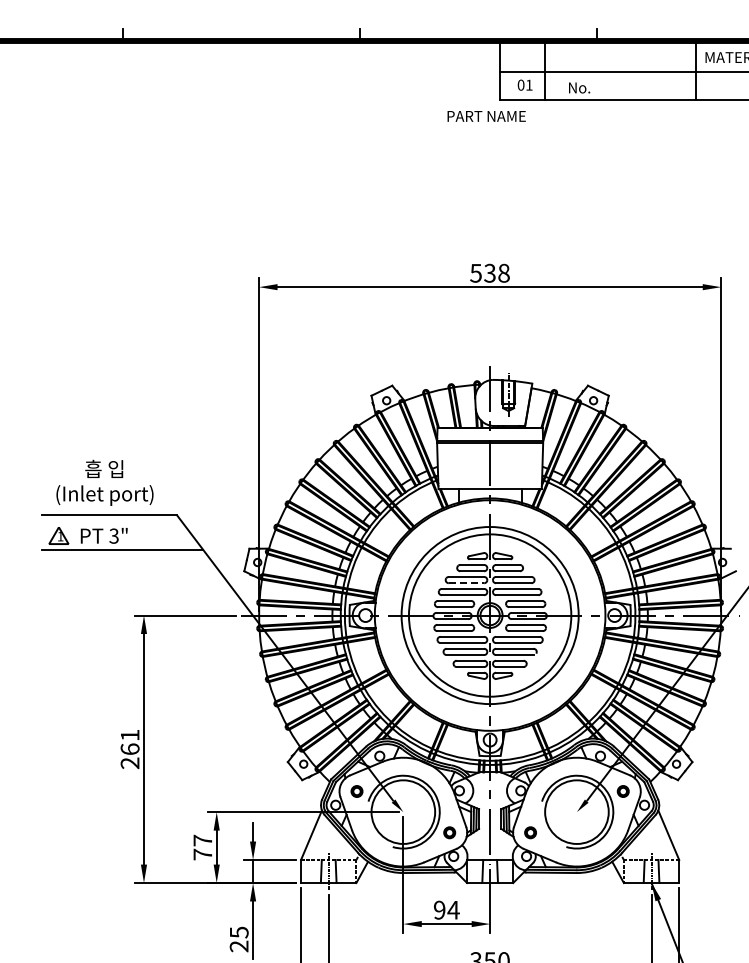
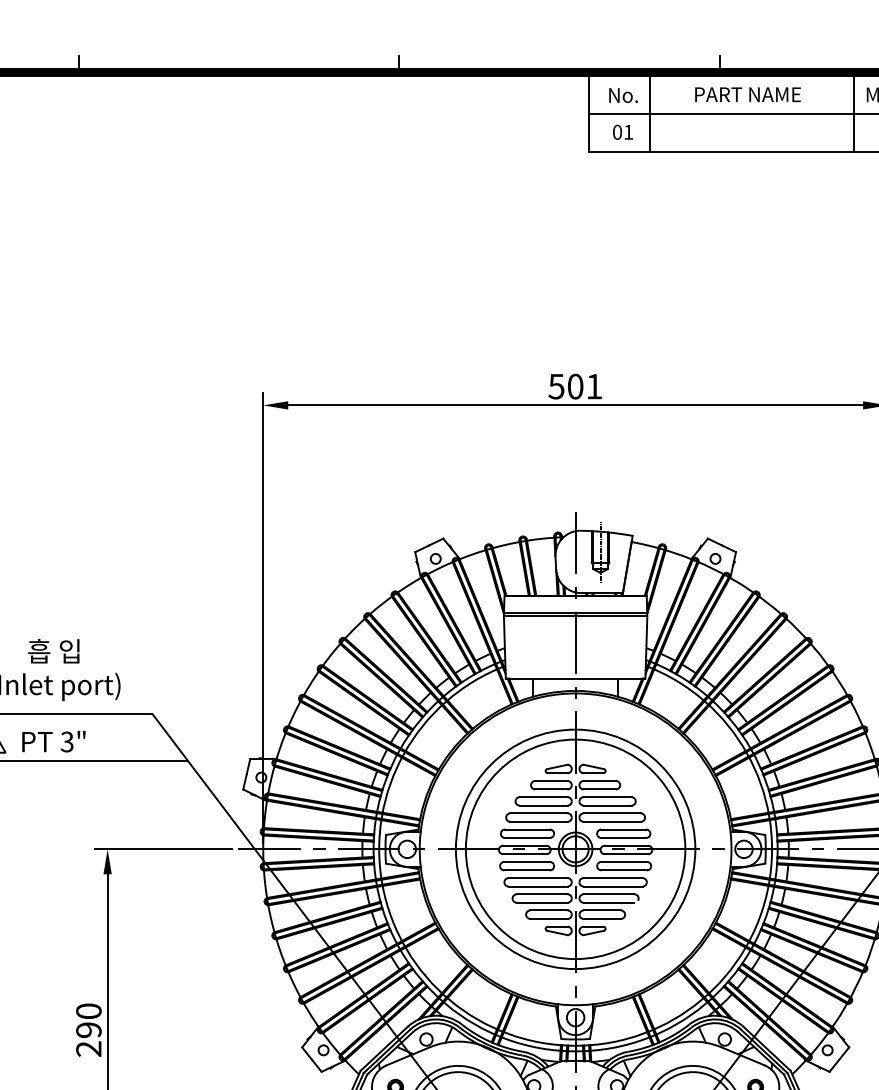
text: (579, 87) -> (623, 94), moved
text: (486, 116) -> (747, 94), moved
text: (496, 272) -> (584, 385), 538 -> 501
line: (466, 583) -> (543, 806), dashed -> solid
text: (129, 742) -> (88, 1020), 261 -> 290

